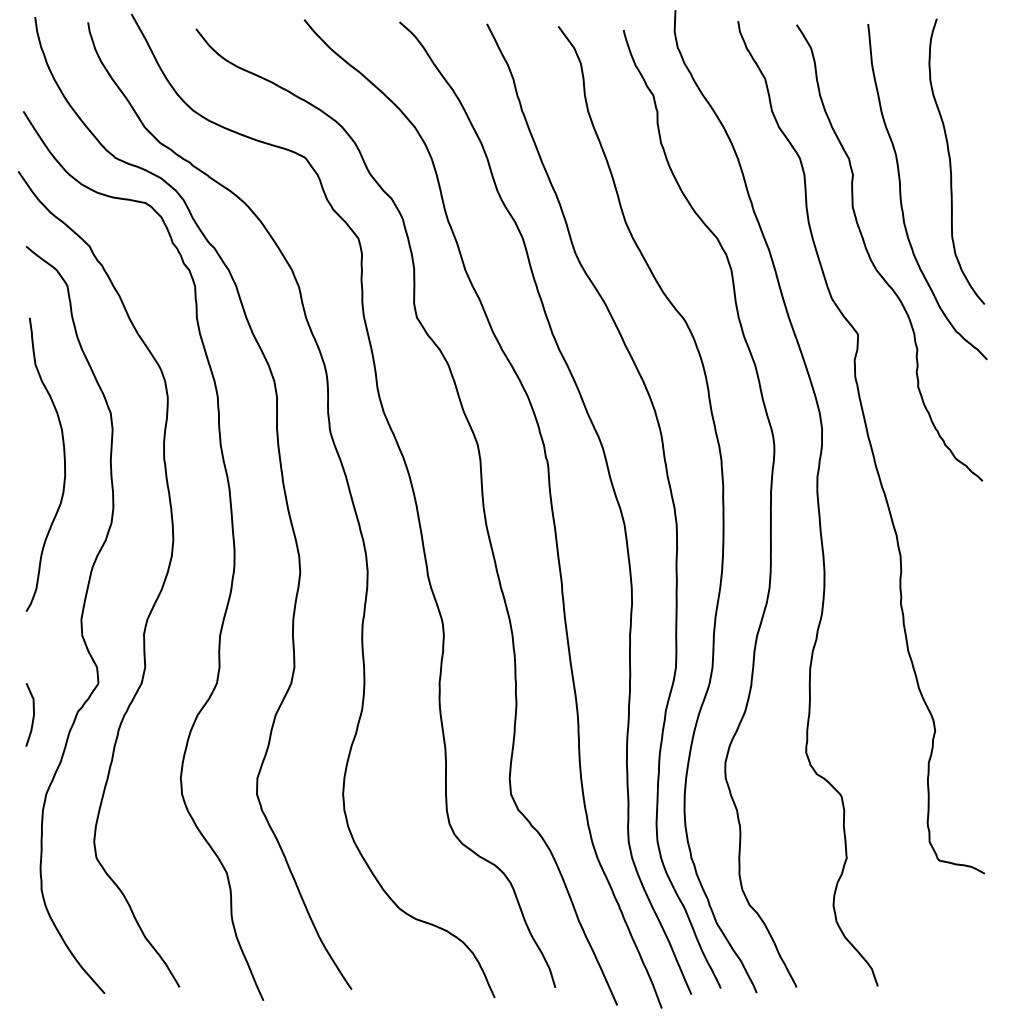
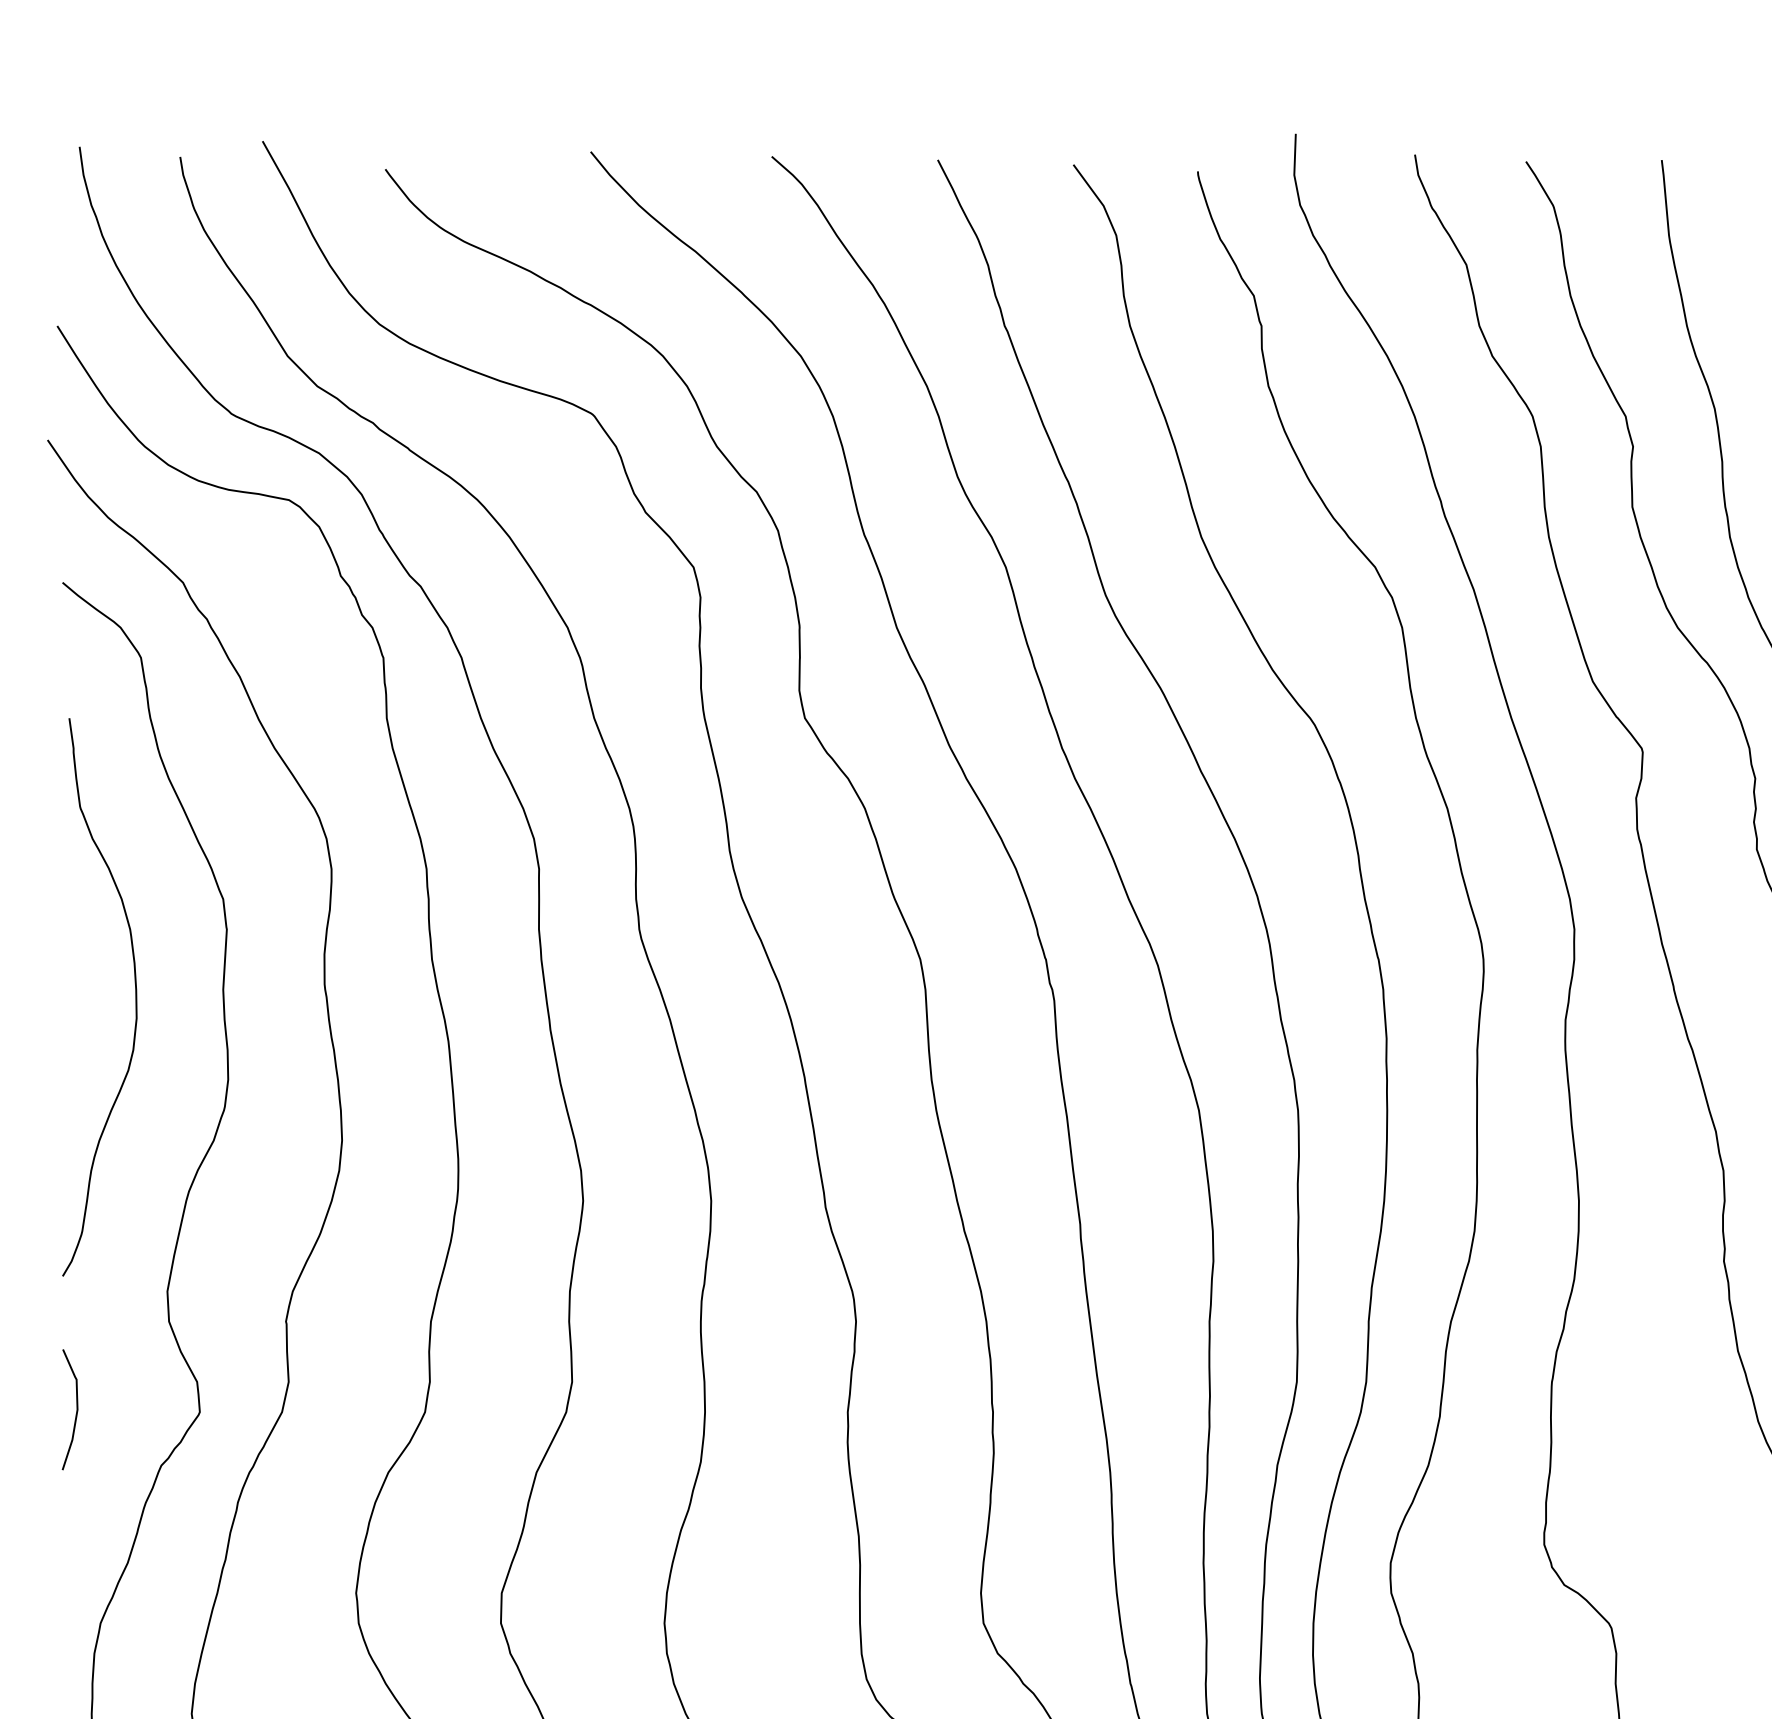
curve: (32, 716) -> (74, 1412), moved

